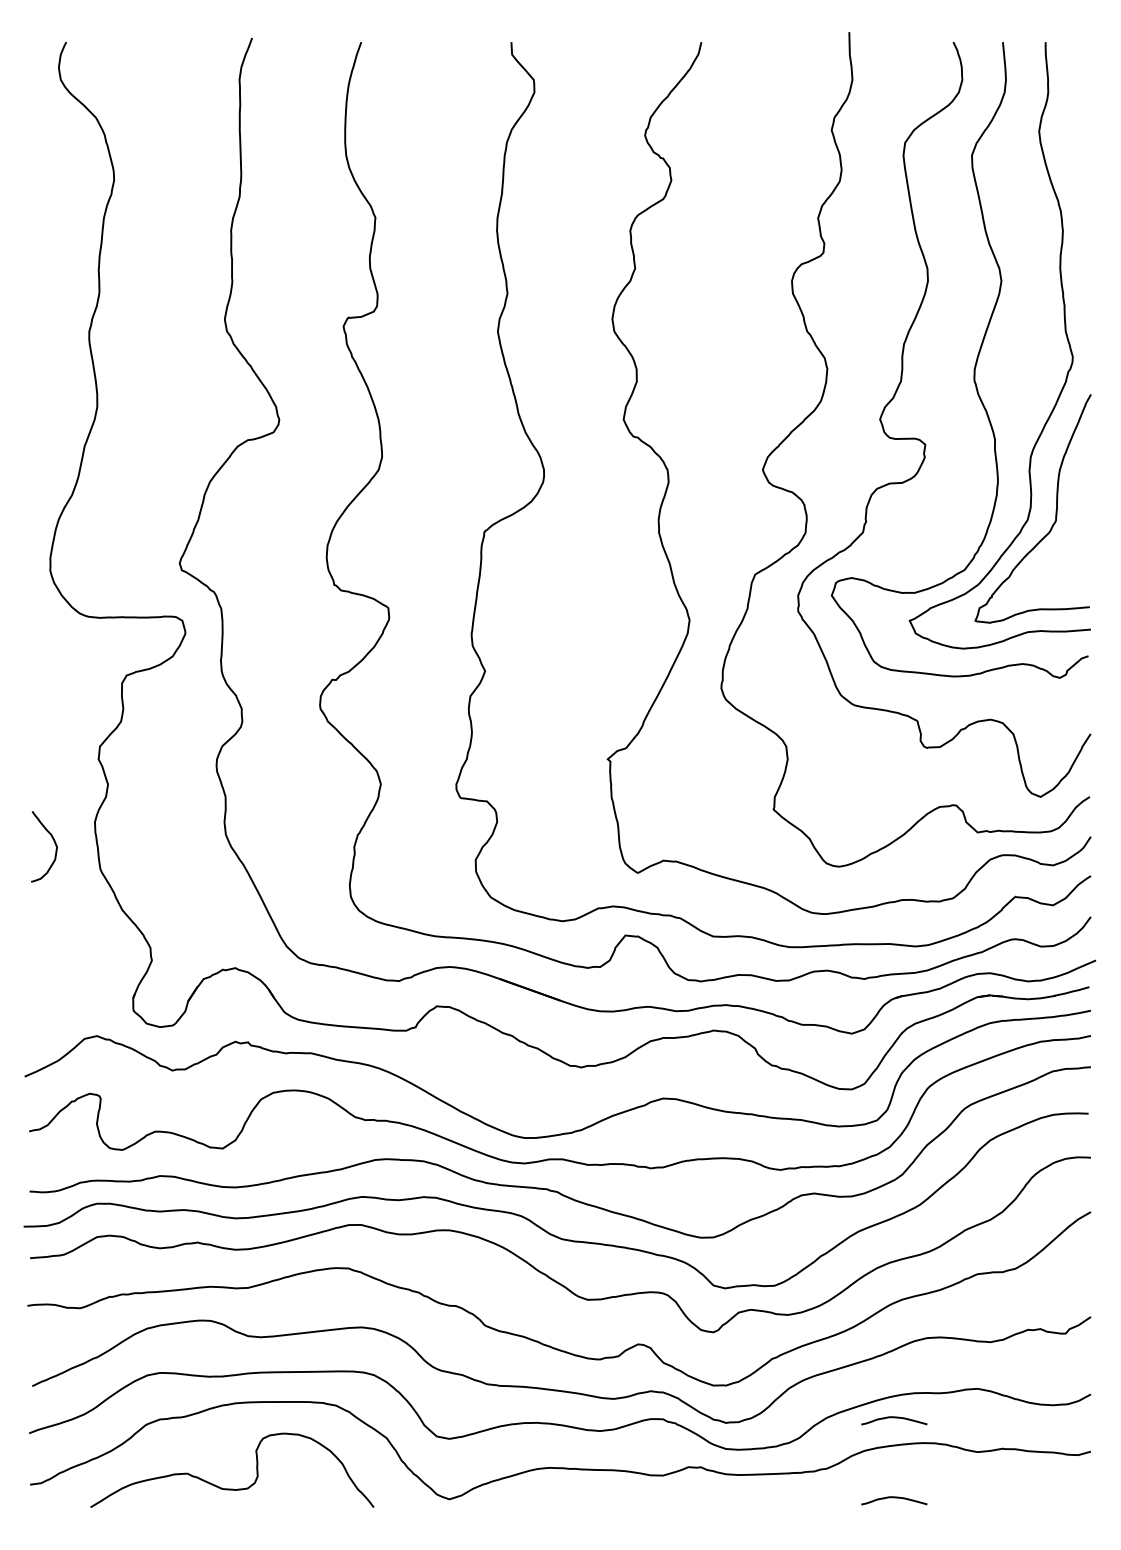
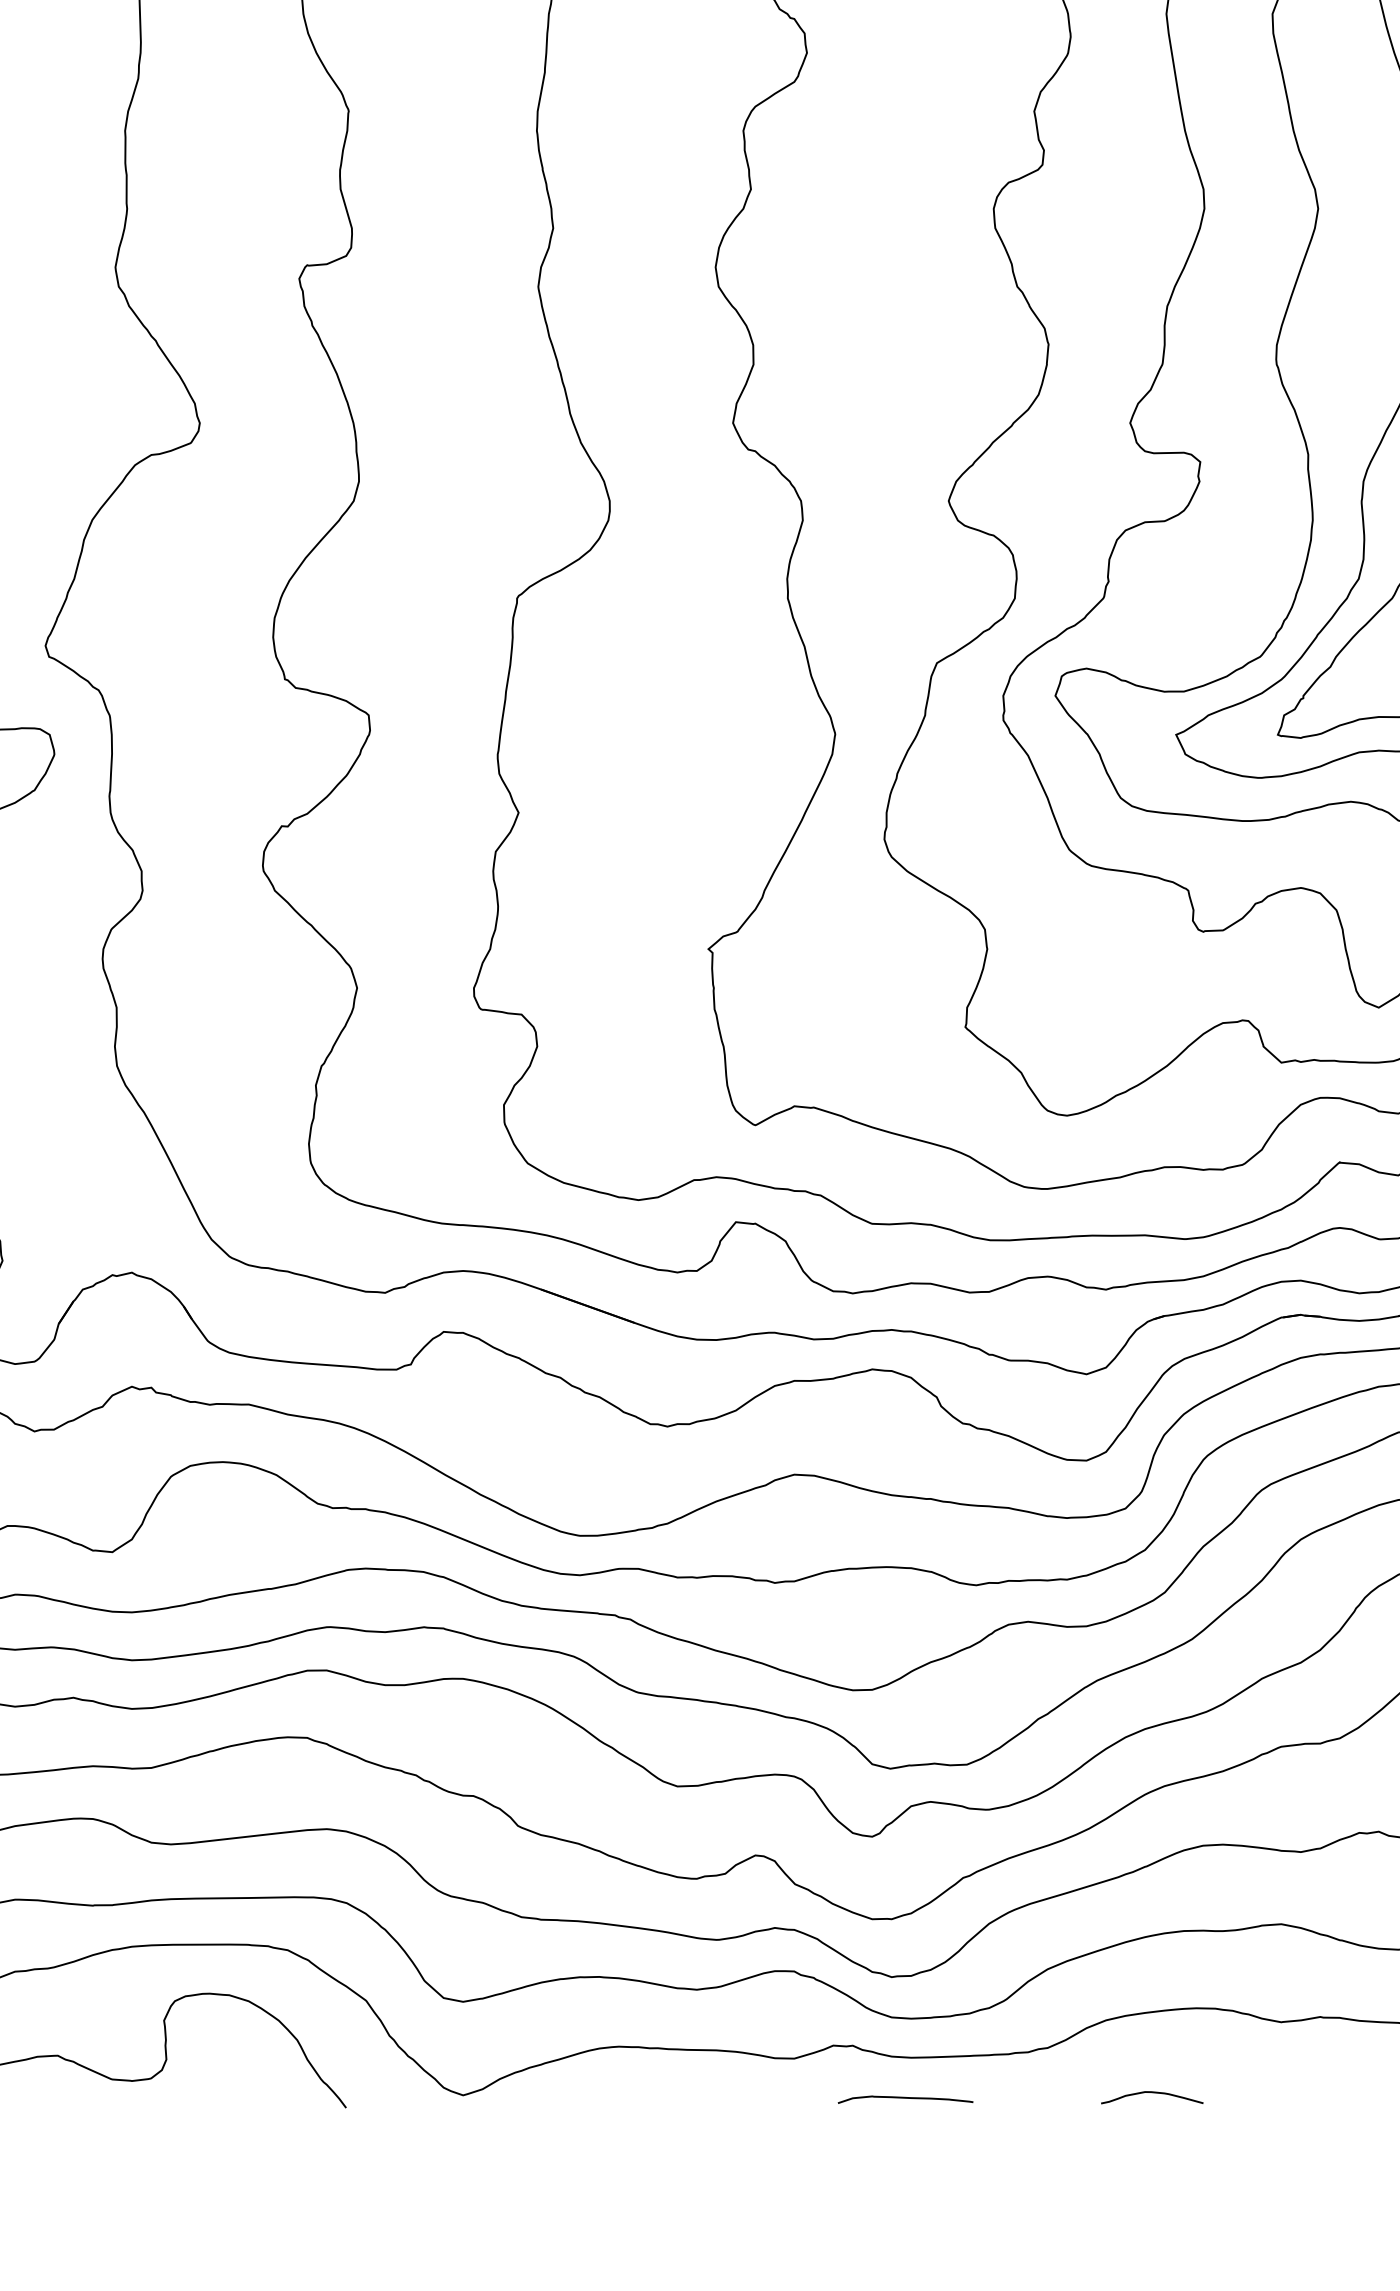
curve: (894, 1418) -> (1152, 1970), removed
curve: (734, 1501) -> (904, 2098), added

